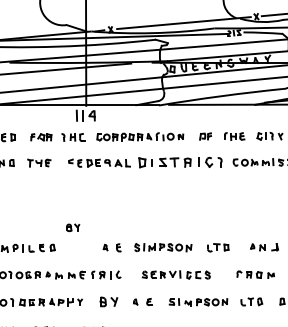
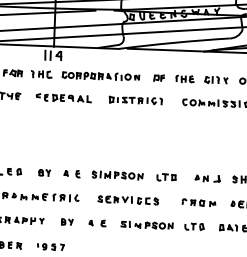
part: (180, 162) -> (135, 100), size x0.71
part: (73, 227) -> (44, 172), moved
part: (108, 302) -> (67, 222), size x0.71

